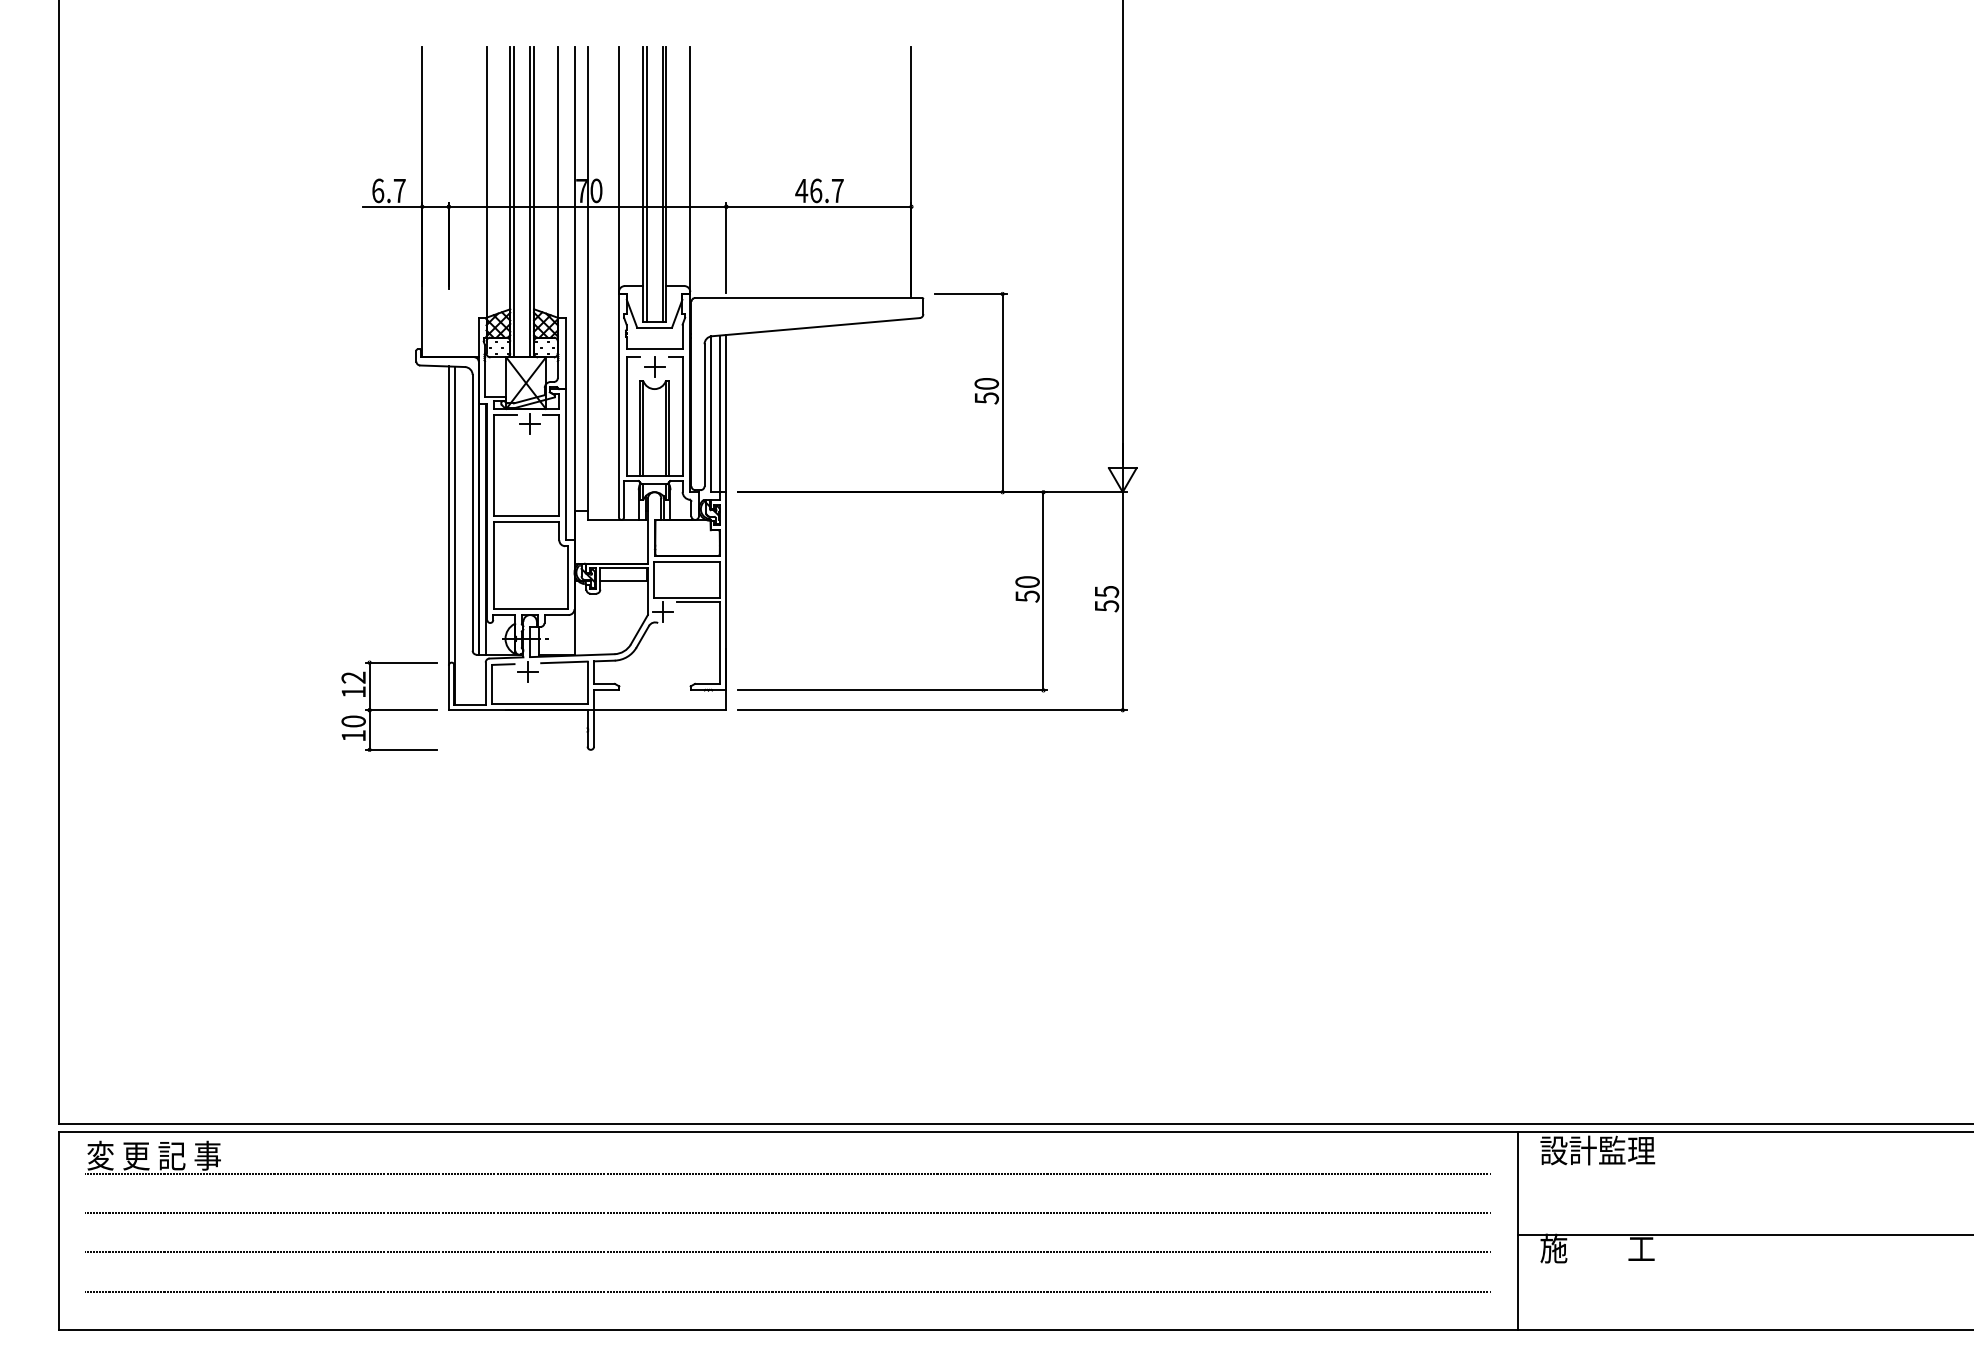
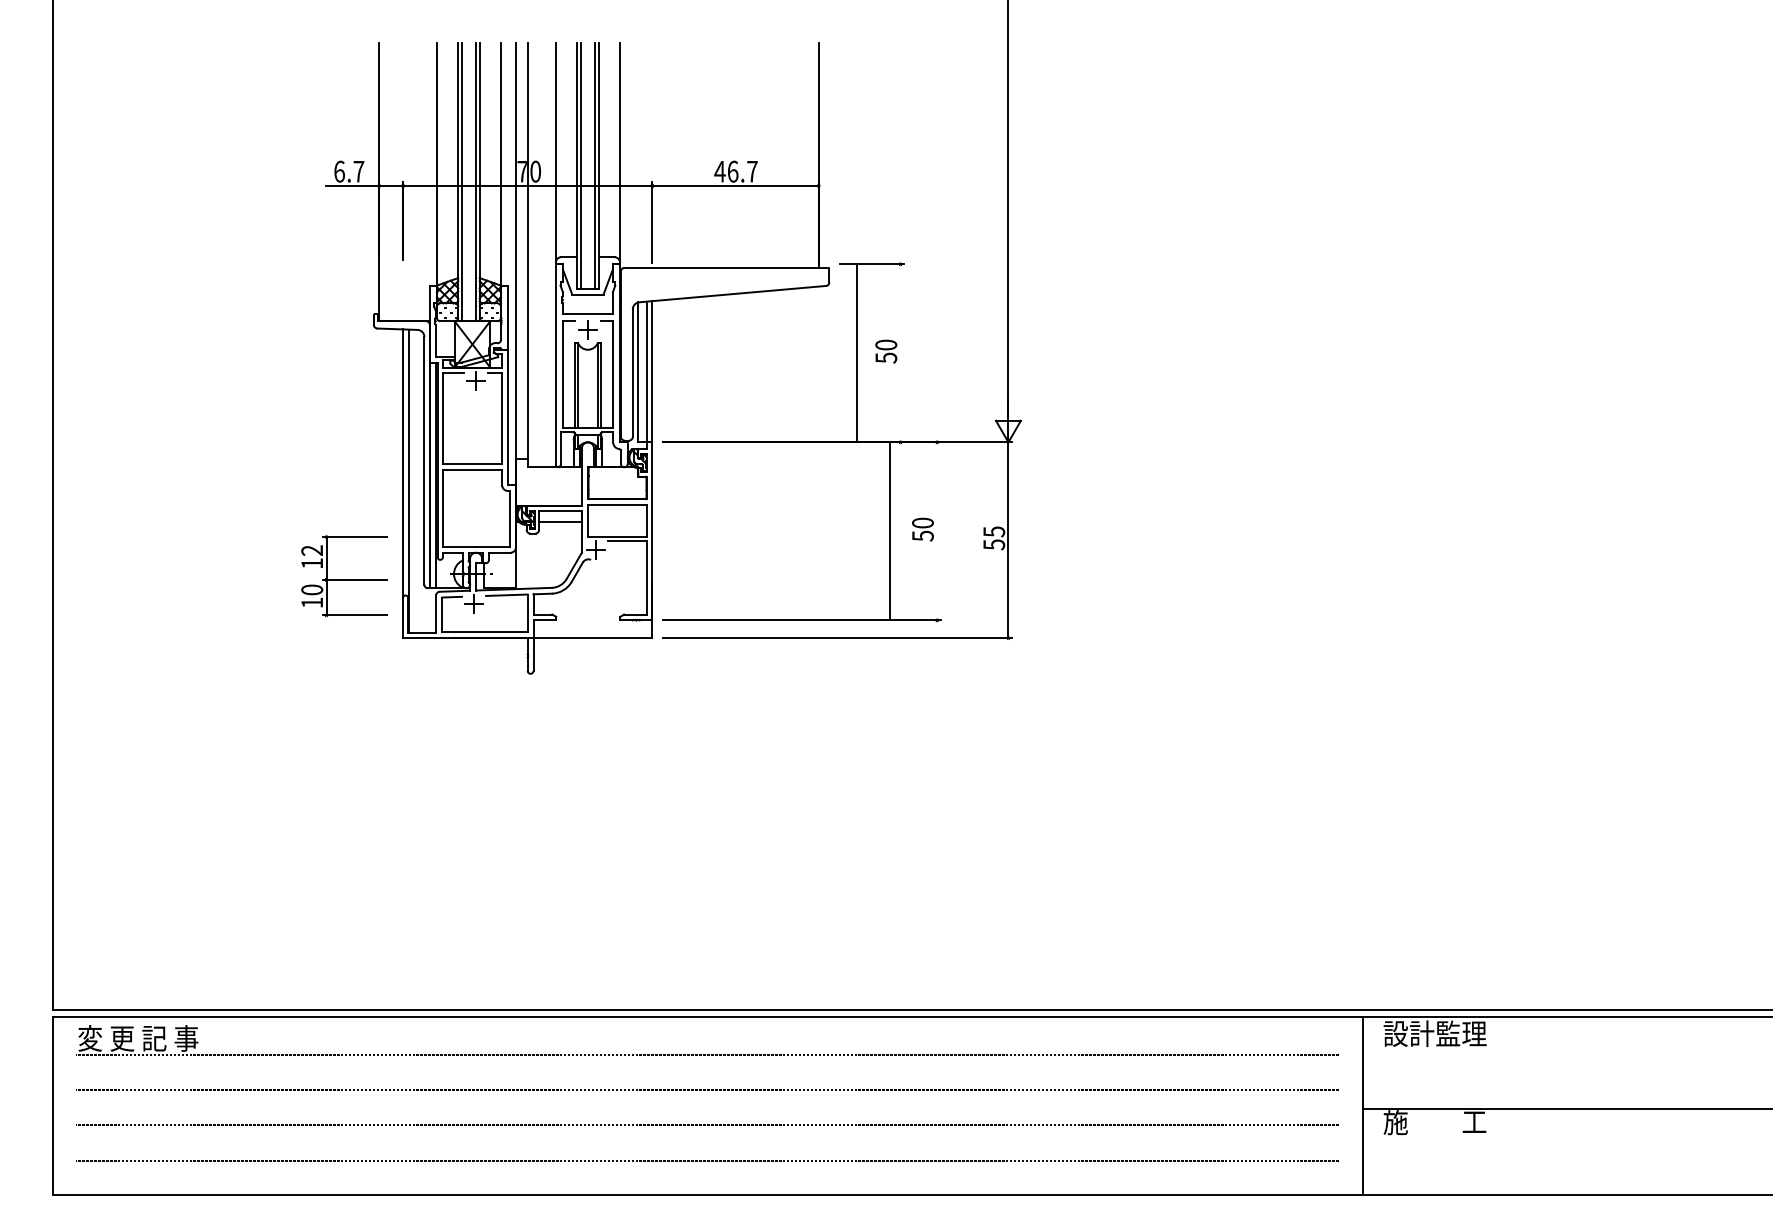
line: (1002, 392) -> (857, 352), moved
line: (1043, 591) -> (889, 531), moved
part: (389, 705) -> (344, 575), moved

